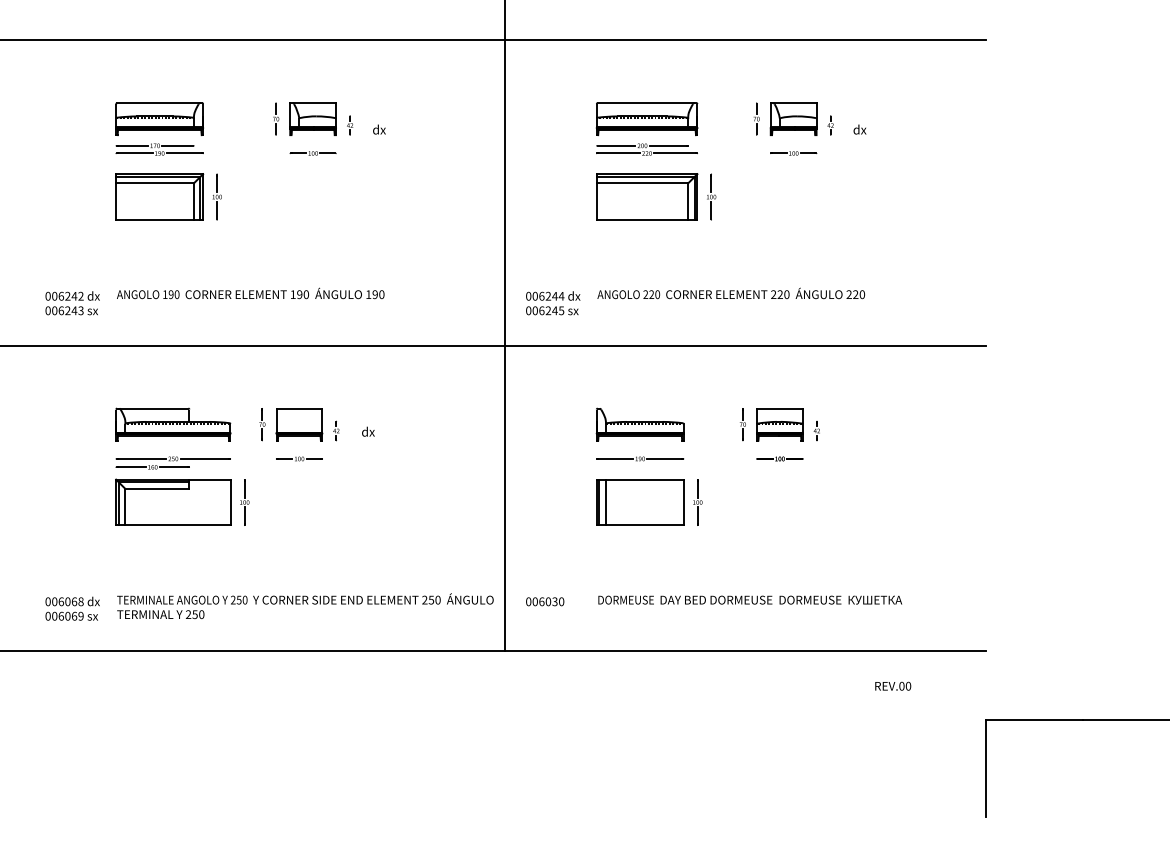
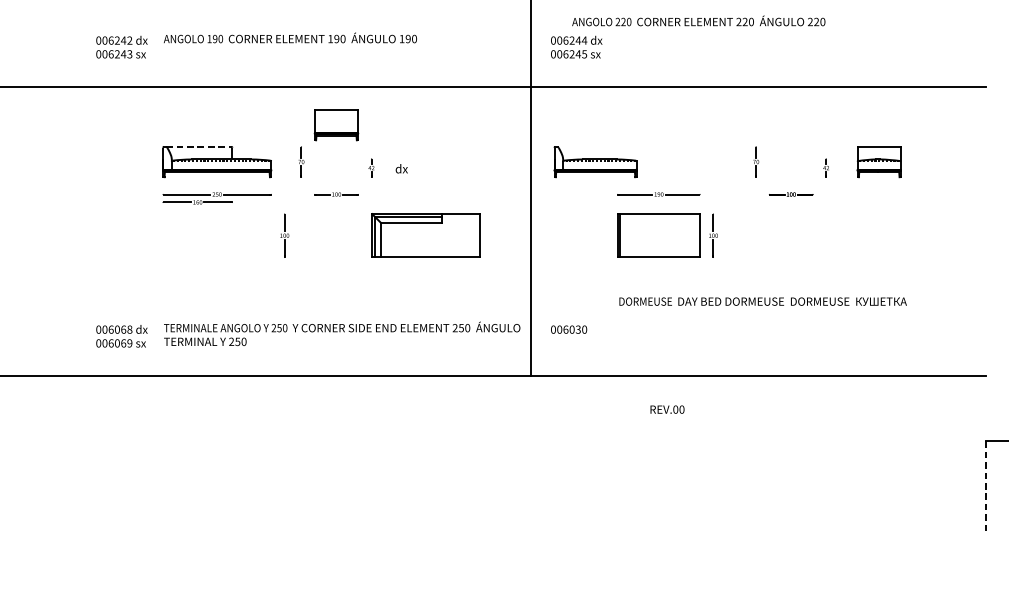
text: (731, 293) -> (699, 20), moved
line: (154, 408) -> (199, 146), solid -> dashed
part: (299, 424) -> (336, 125), moved
part: (639, 424) -> (594, 161), moved
part: (779, 424) -> (878, 161), moved
part: (173, 501) -> (426, 234), moved
line: (605, 502) -> (626, 235), removed
text: (750, 599) -> (763, 301), moved
text: (893, 685) -> (667, 408), moved
line: (985, 768) -> (985, 487), solid -> dashed

